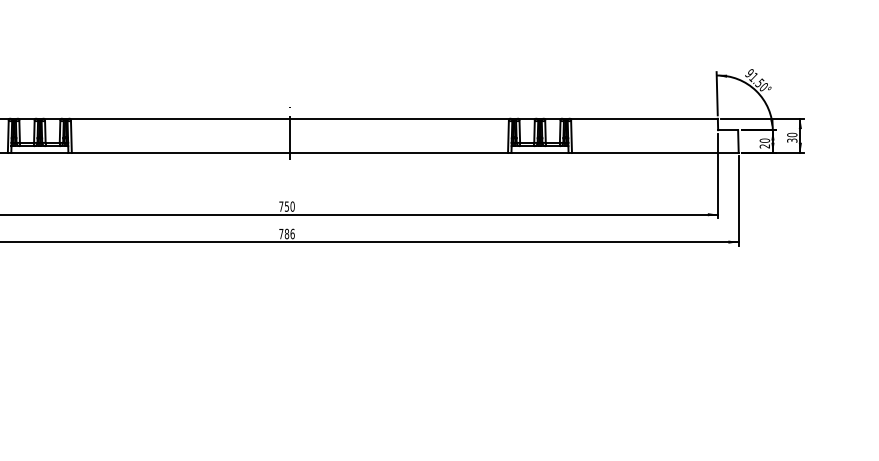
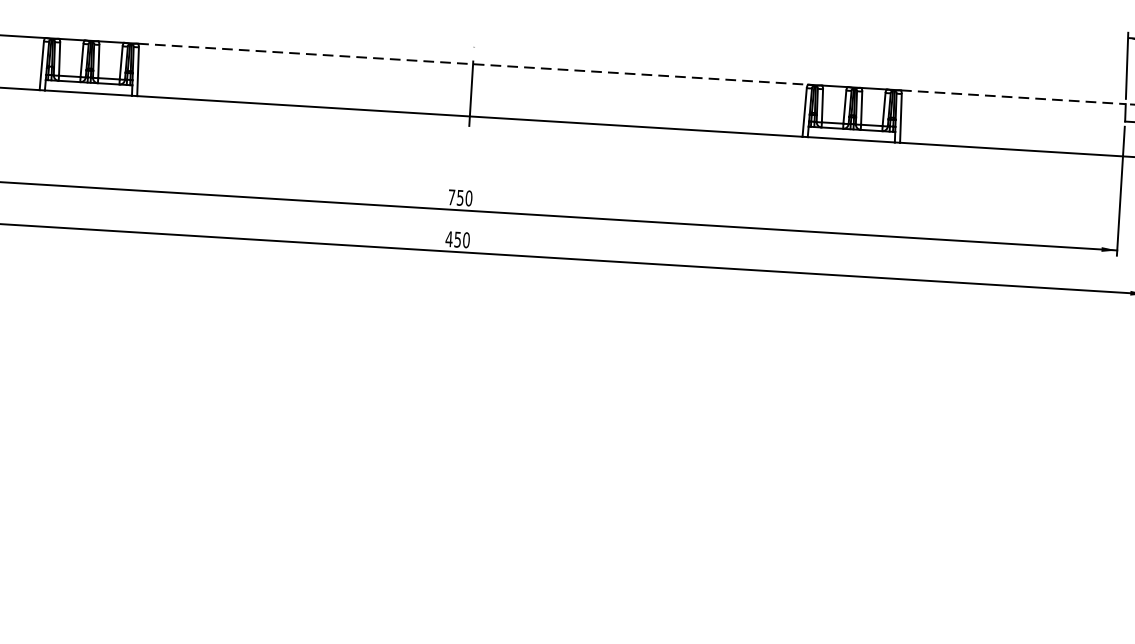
line: (289, 118) -> (472, 63), solid -> dashed
line: (644, 118) -> (1013, 96), solid -> dashed
text: (286, 233) -> (457, 238), 786 -> 450

